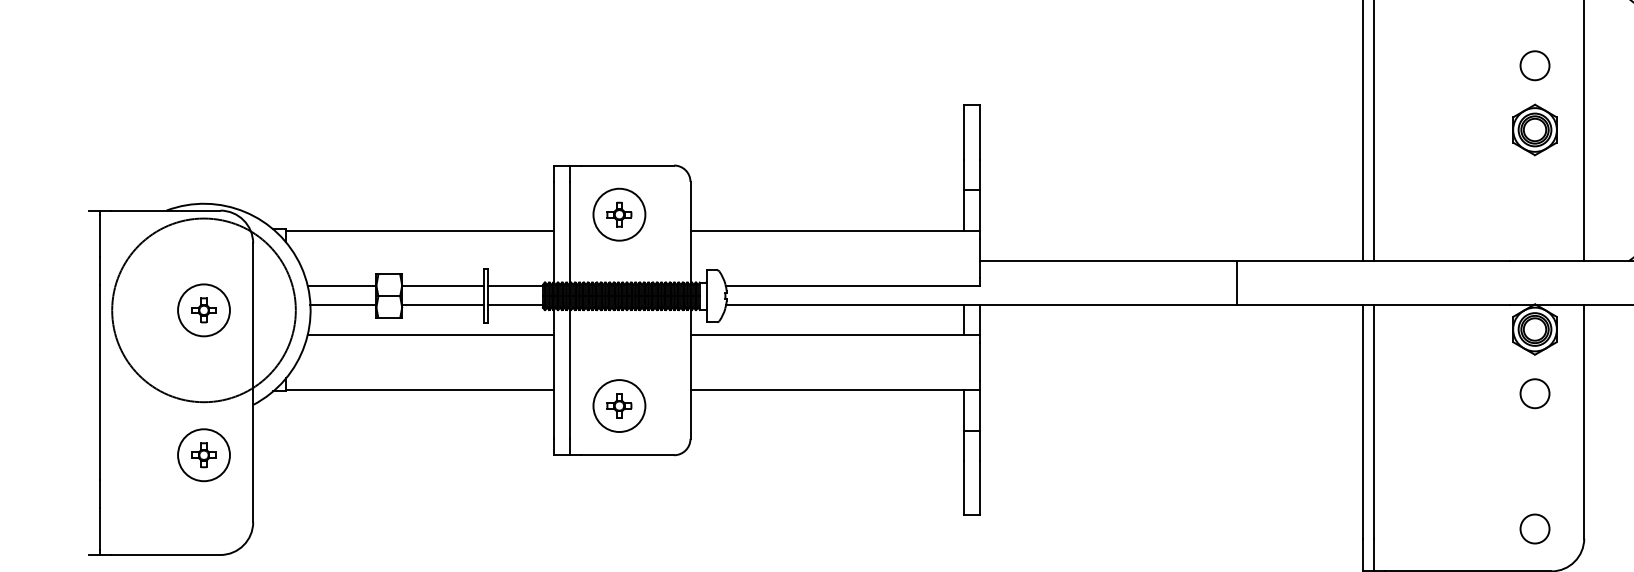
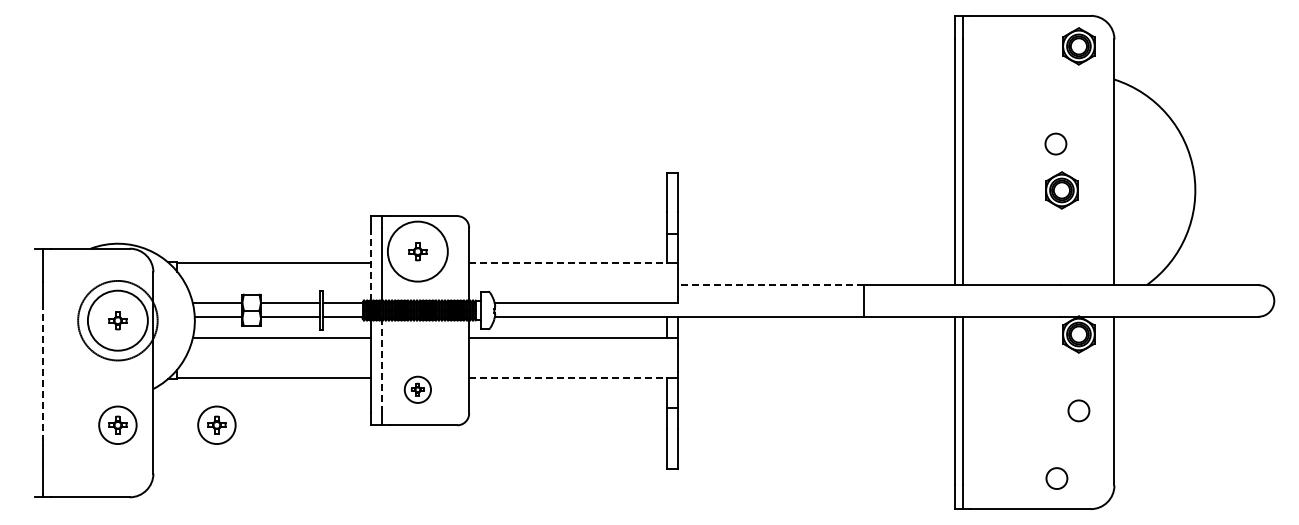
circle: (1534, 64) -> (1055, 143), moved
part: (1534, 130) -> (1061, 190), moved
circle: (618, 214) -> (417, 251), size x1.6
line: (553, 231) -> (370, 263), solid -> dashed
line: (826, 231) -> (567, 263), solid -> dashed
line: (1109, 261) -> (771, 285), solid -> dashed
circle: (203, 310) -> (117, 320), size x0.6
circle: (203, 310) -> (117, 320), size x1.6
line: (570, 373) -> (382, 366), solid -> dashed
line: (99, 383) -> (42, 373), solid -> dashed
line: (826, 389) -> (567, 377), solid -> dashed
circle: (1534, 393) -> (1078, 410), moved
part: (618, 405) -> (417, 389), size x0.7
part: (340, 454) -> (216, 424), added
circle: (1534, 528) -> (1056, 478), moved

